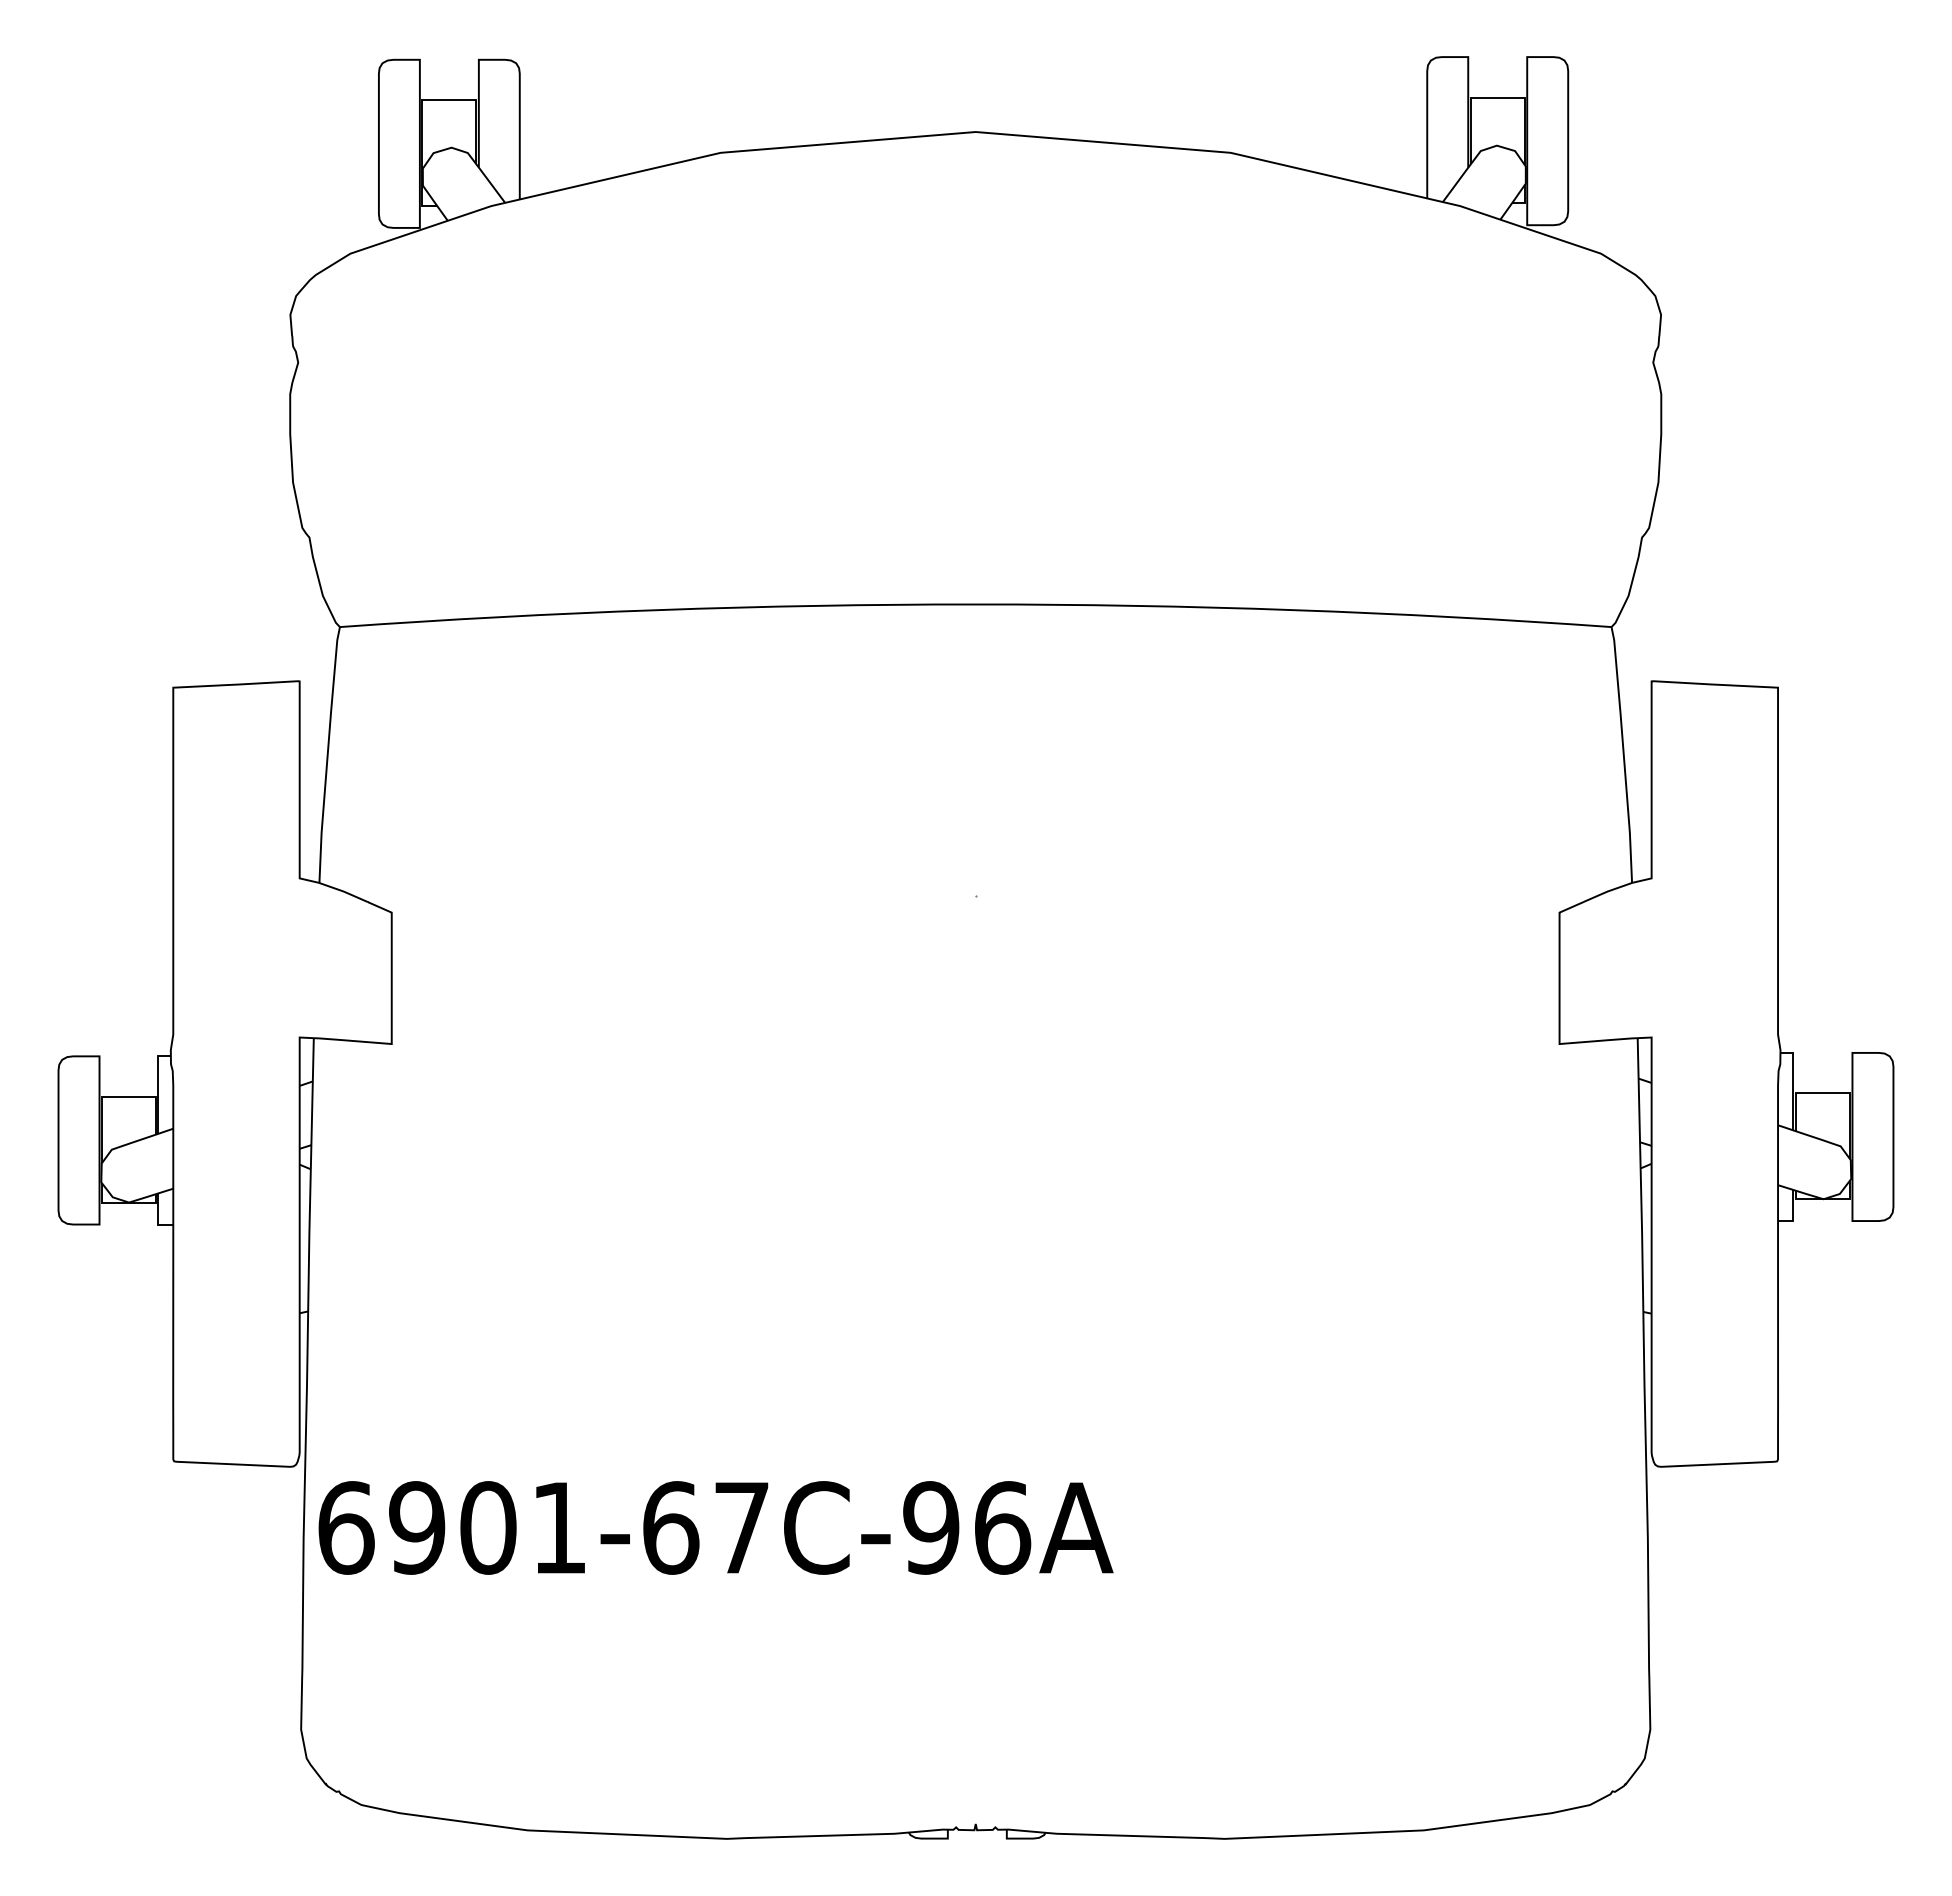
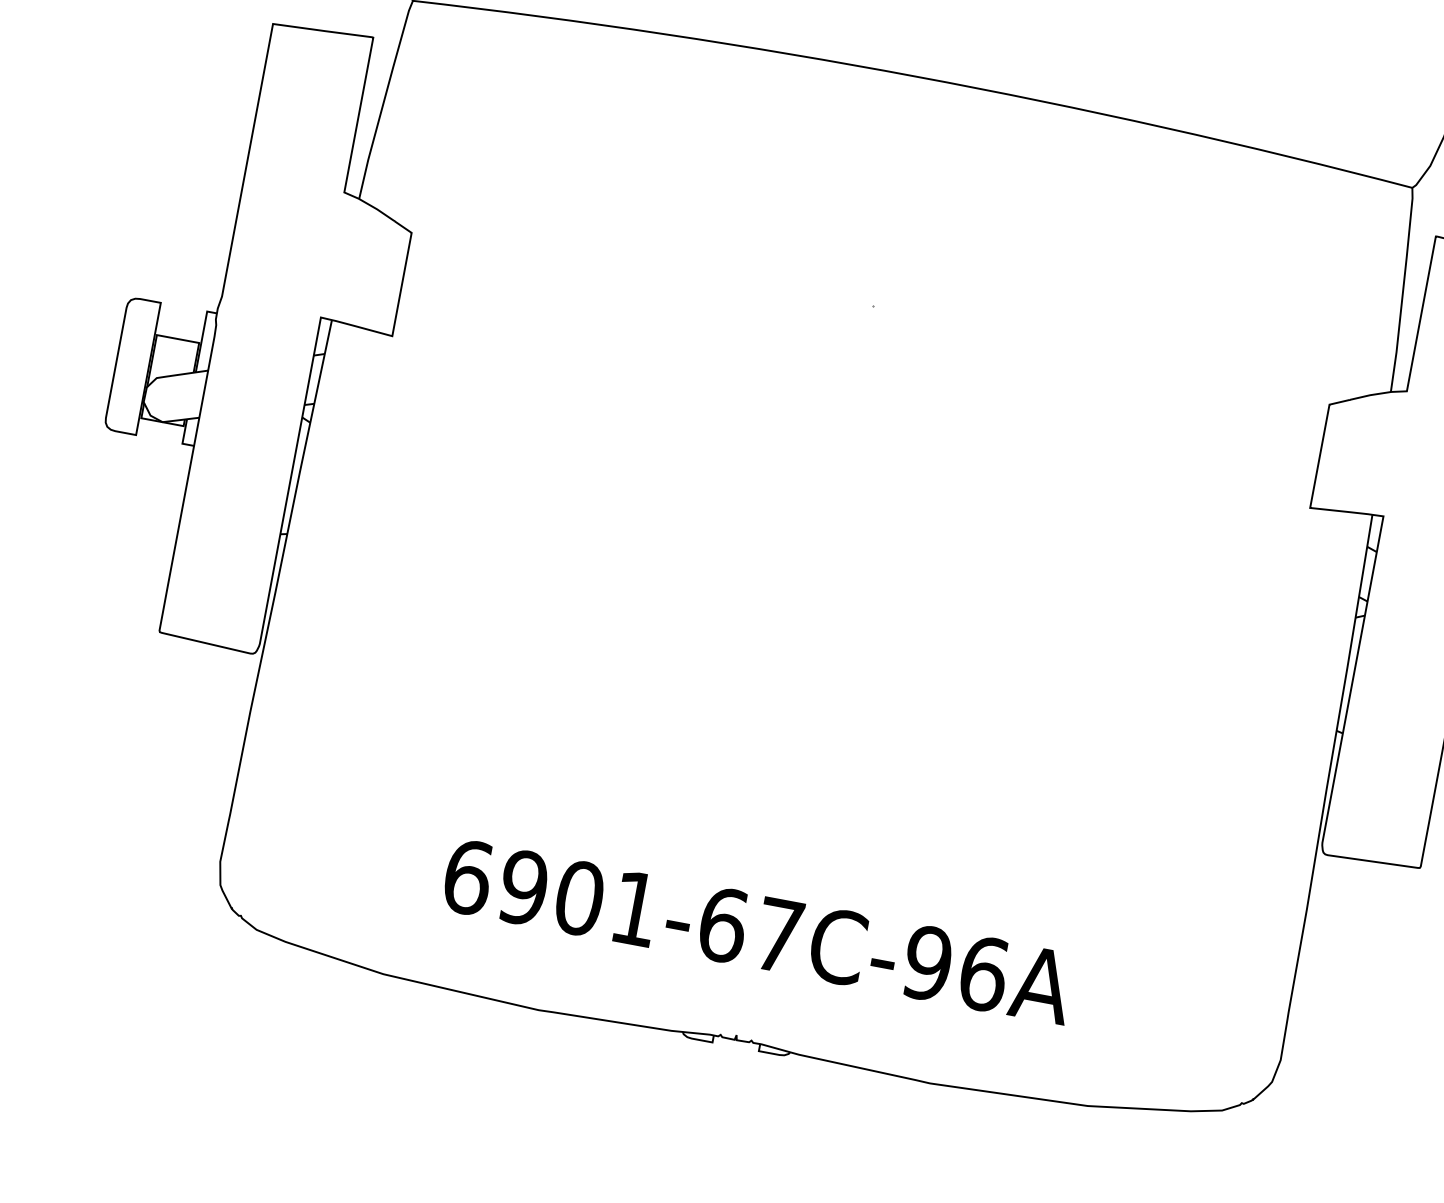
text: (715, 1527) -> (758, 931), moved

